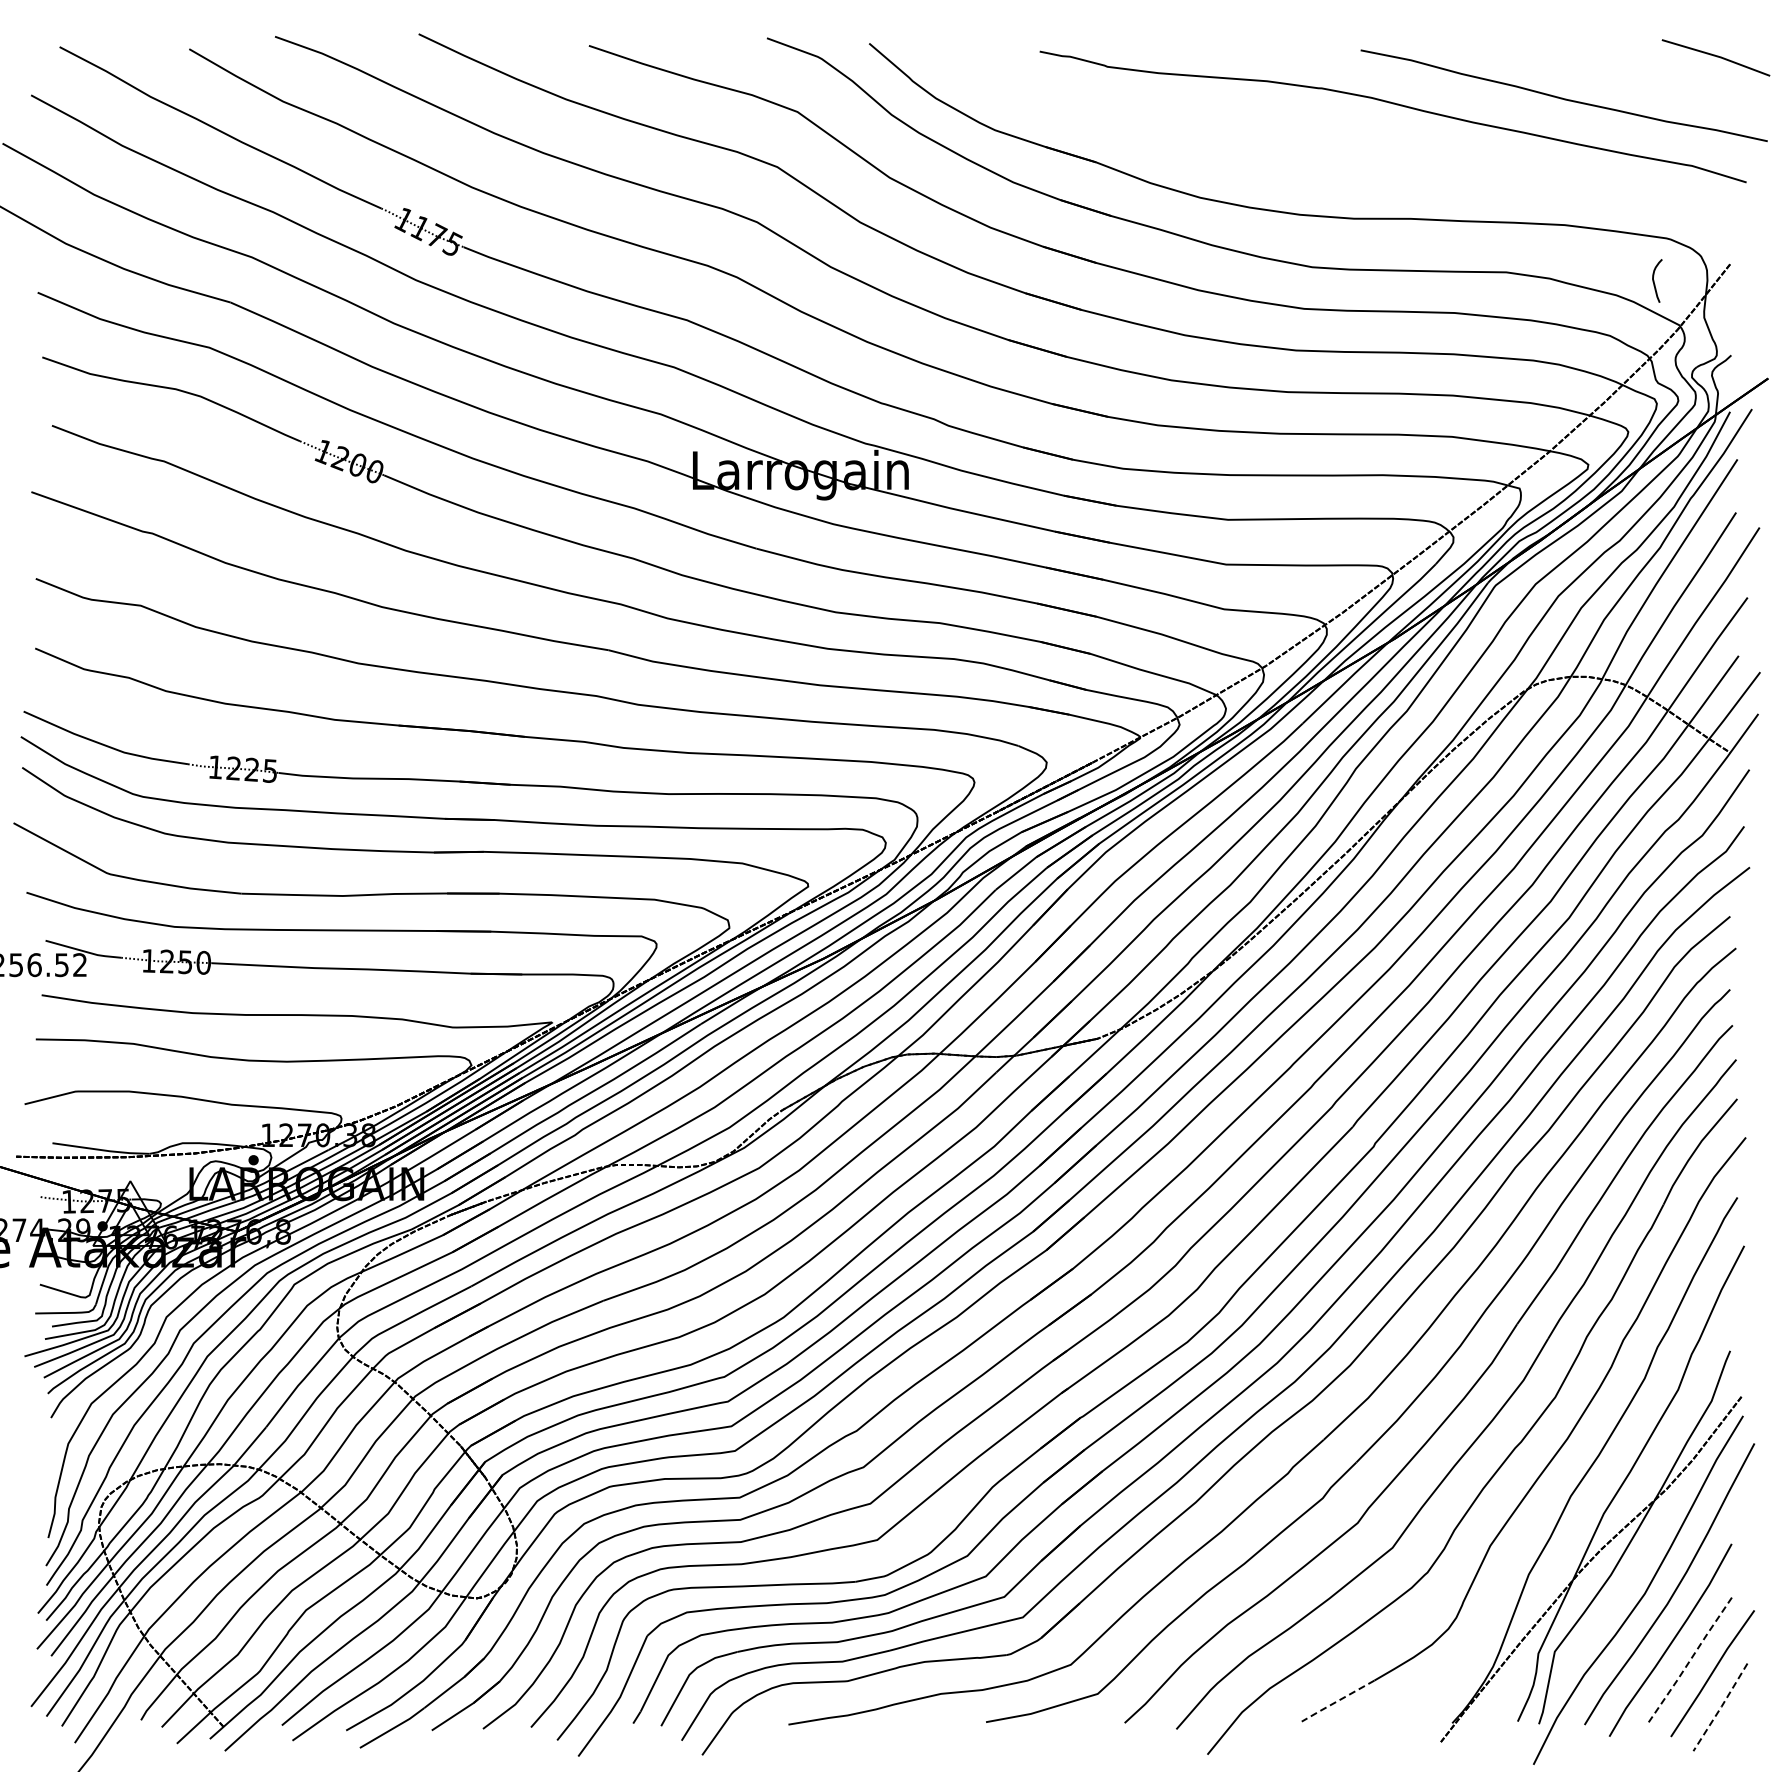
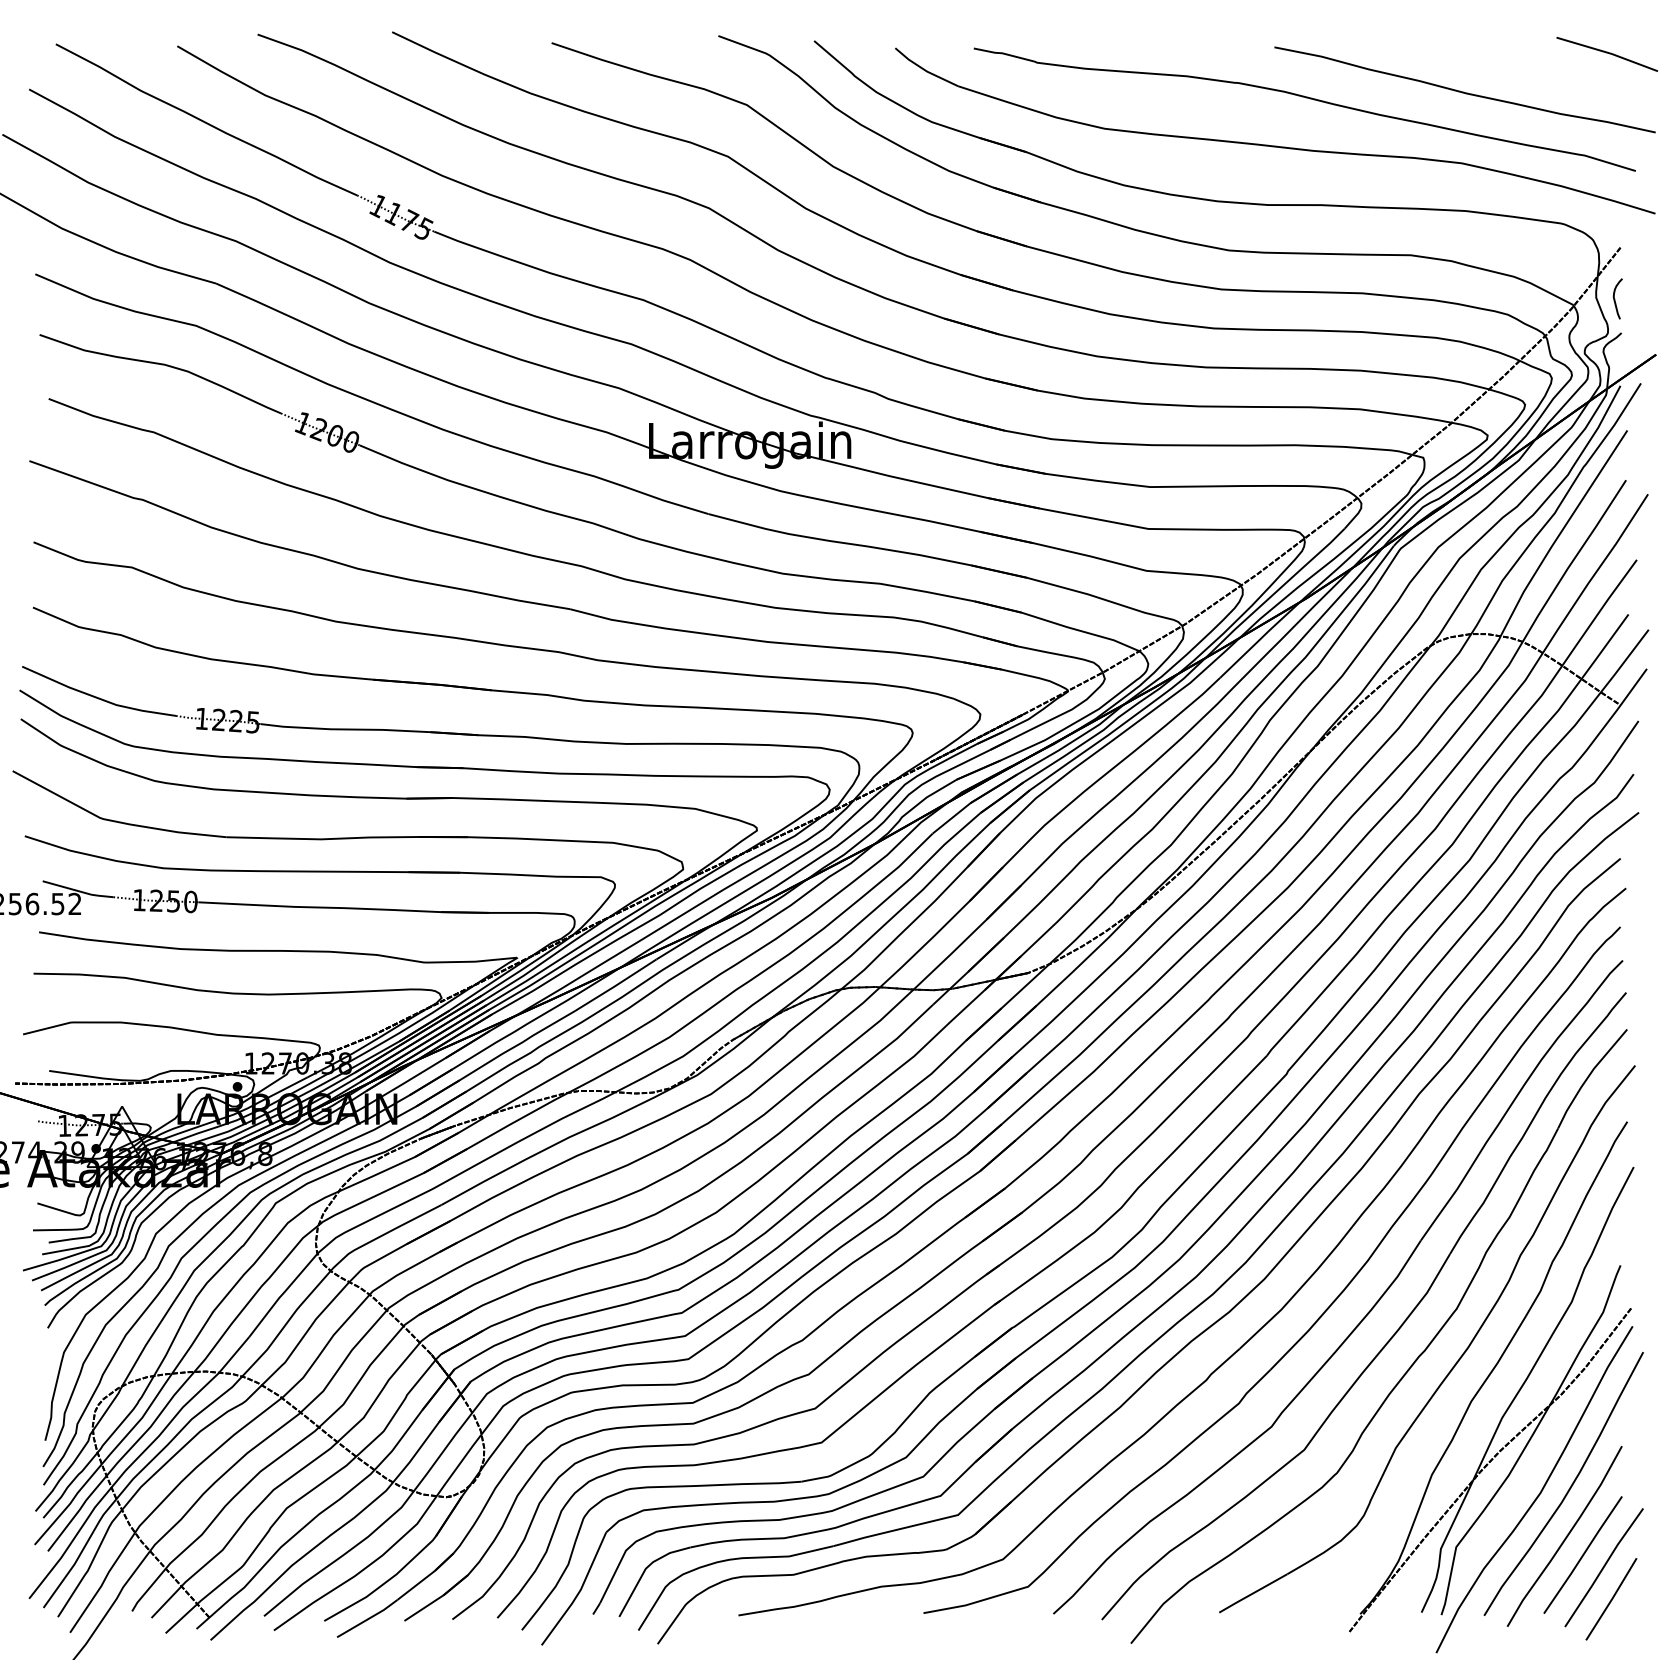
part: (1356, 154) -> (1270, 144), added
curve: (1654, 280) -> (1615, 298), moved
line: (1689, 1660) -> (1582, 1555), dashed -> solid
line: (1337, 1701) -> (1252, 1593), dashed -> solid
line: (1721, 1707) -> (1612, 1599), dashed -> solid

